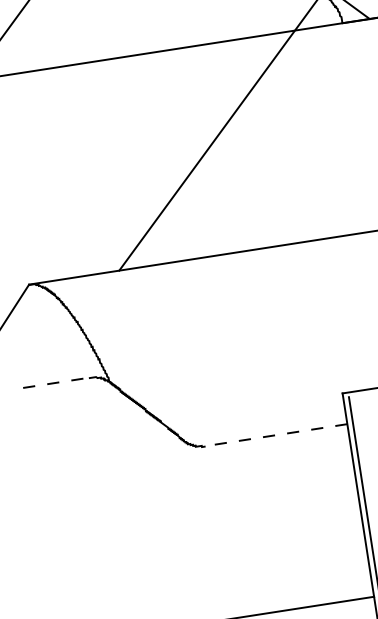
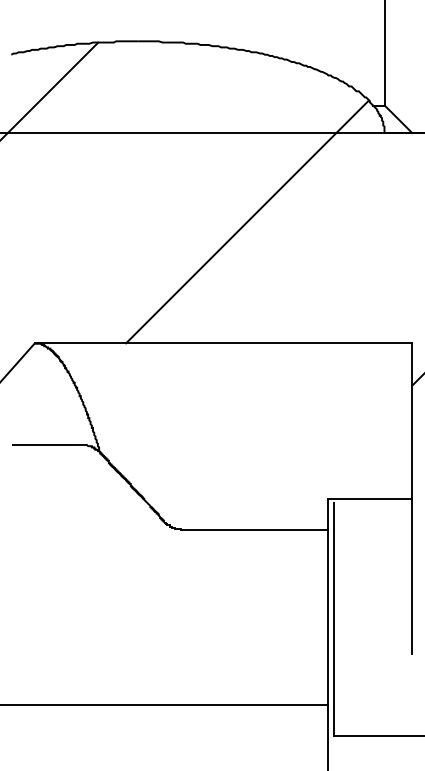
line: (56, 382) -> (46, 444), dashed -> solid
line: (276, 434) -> (256, 529), dashed -> solid

